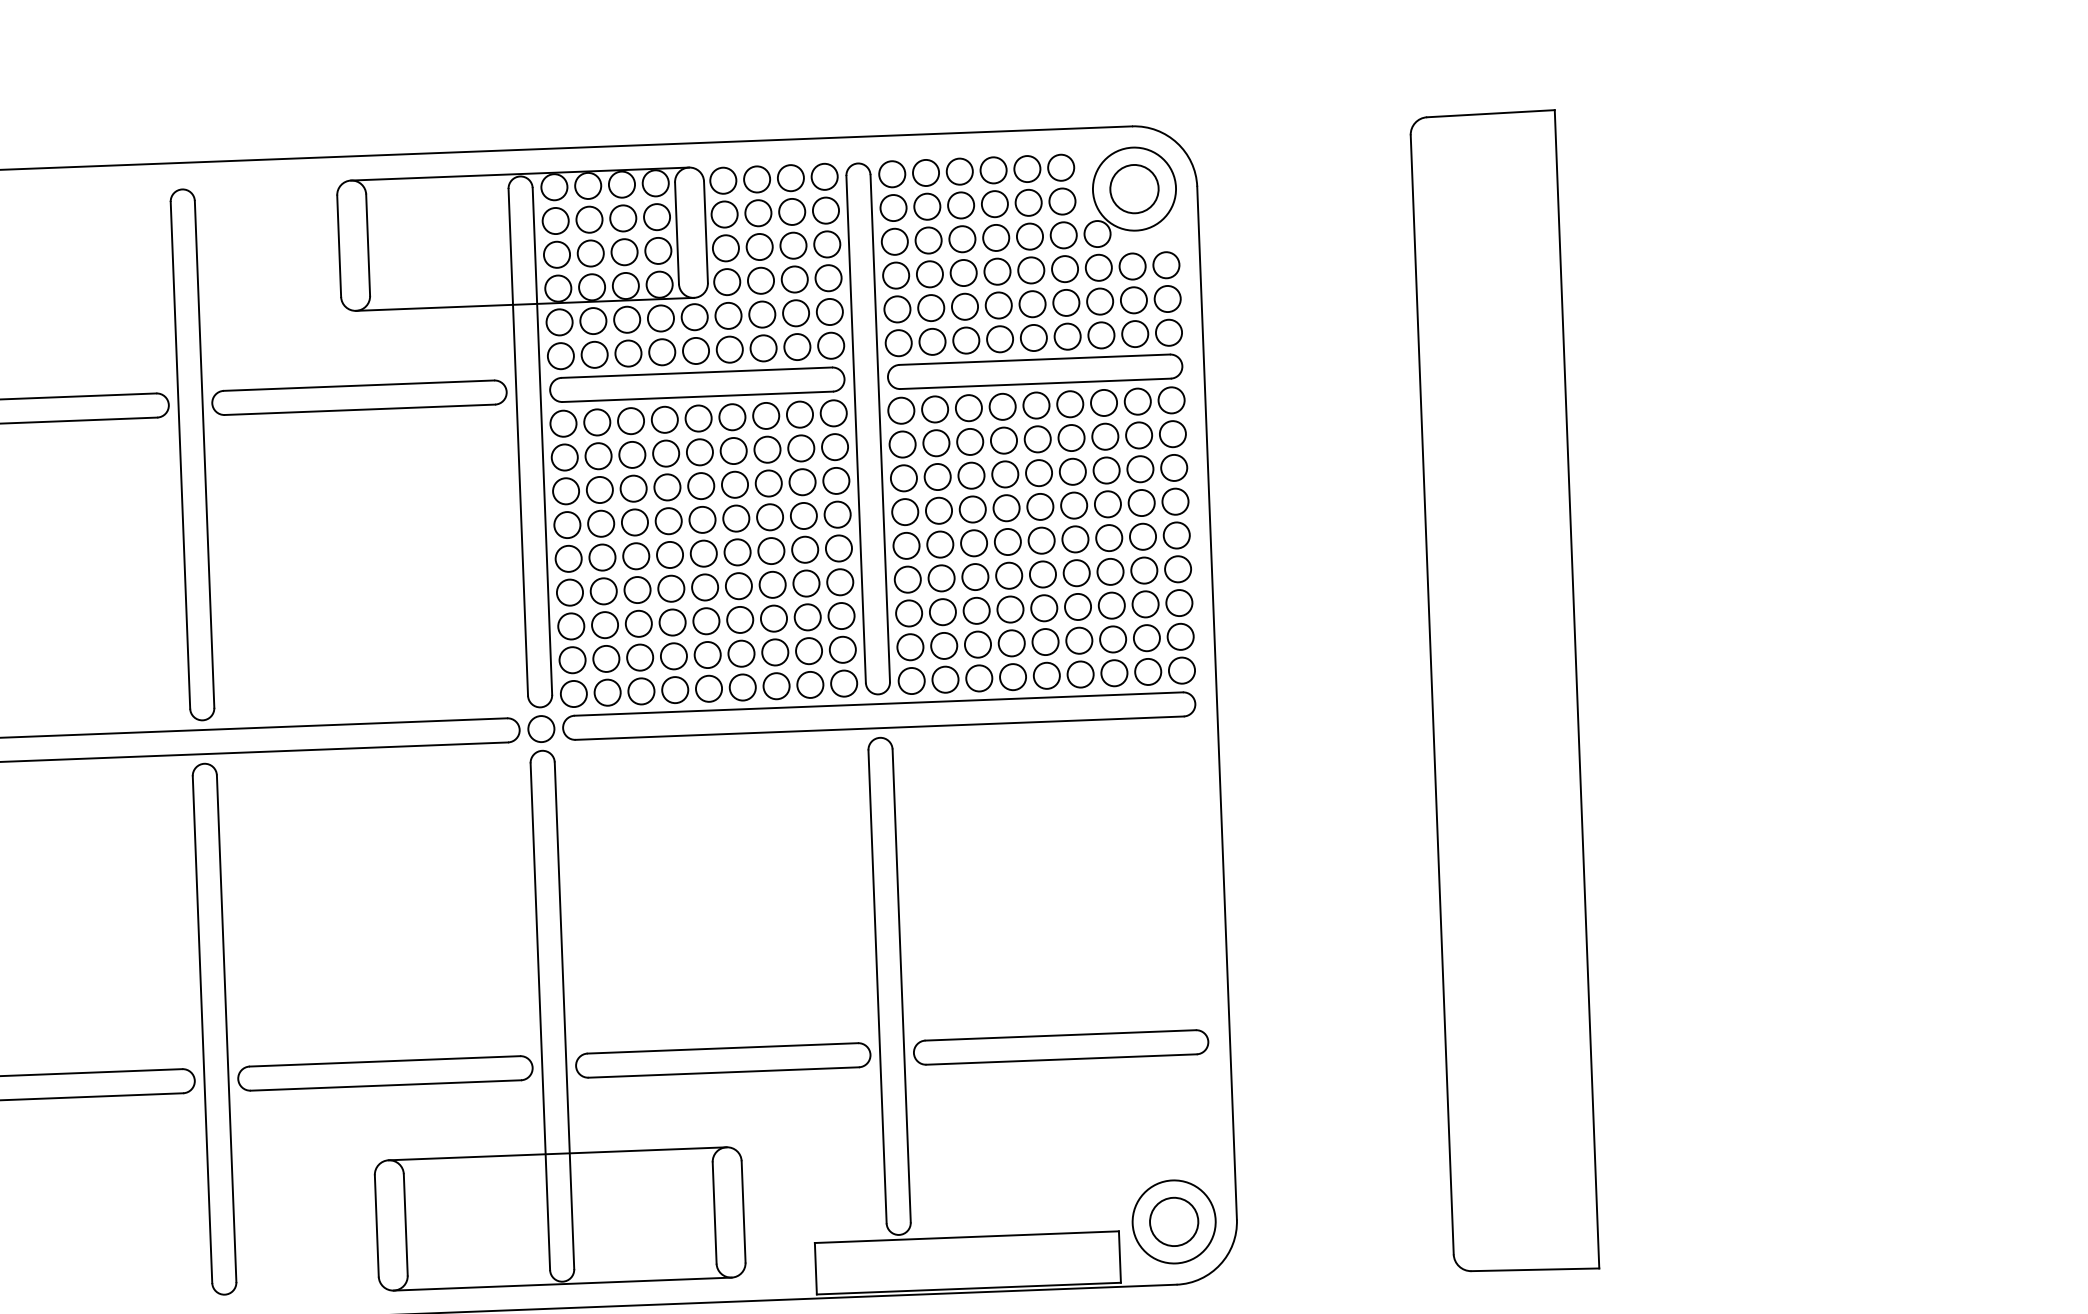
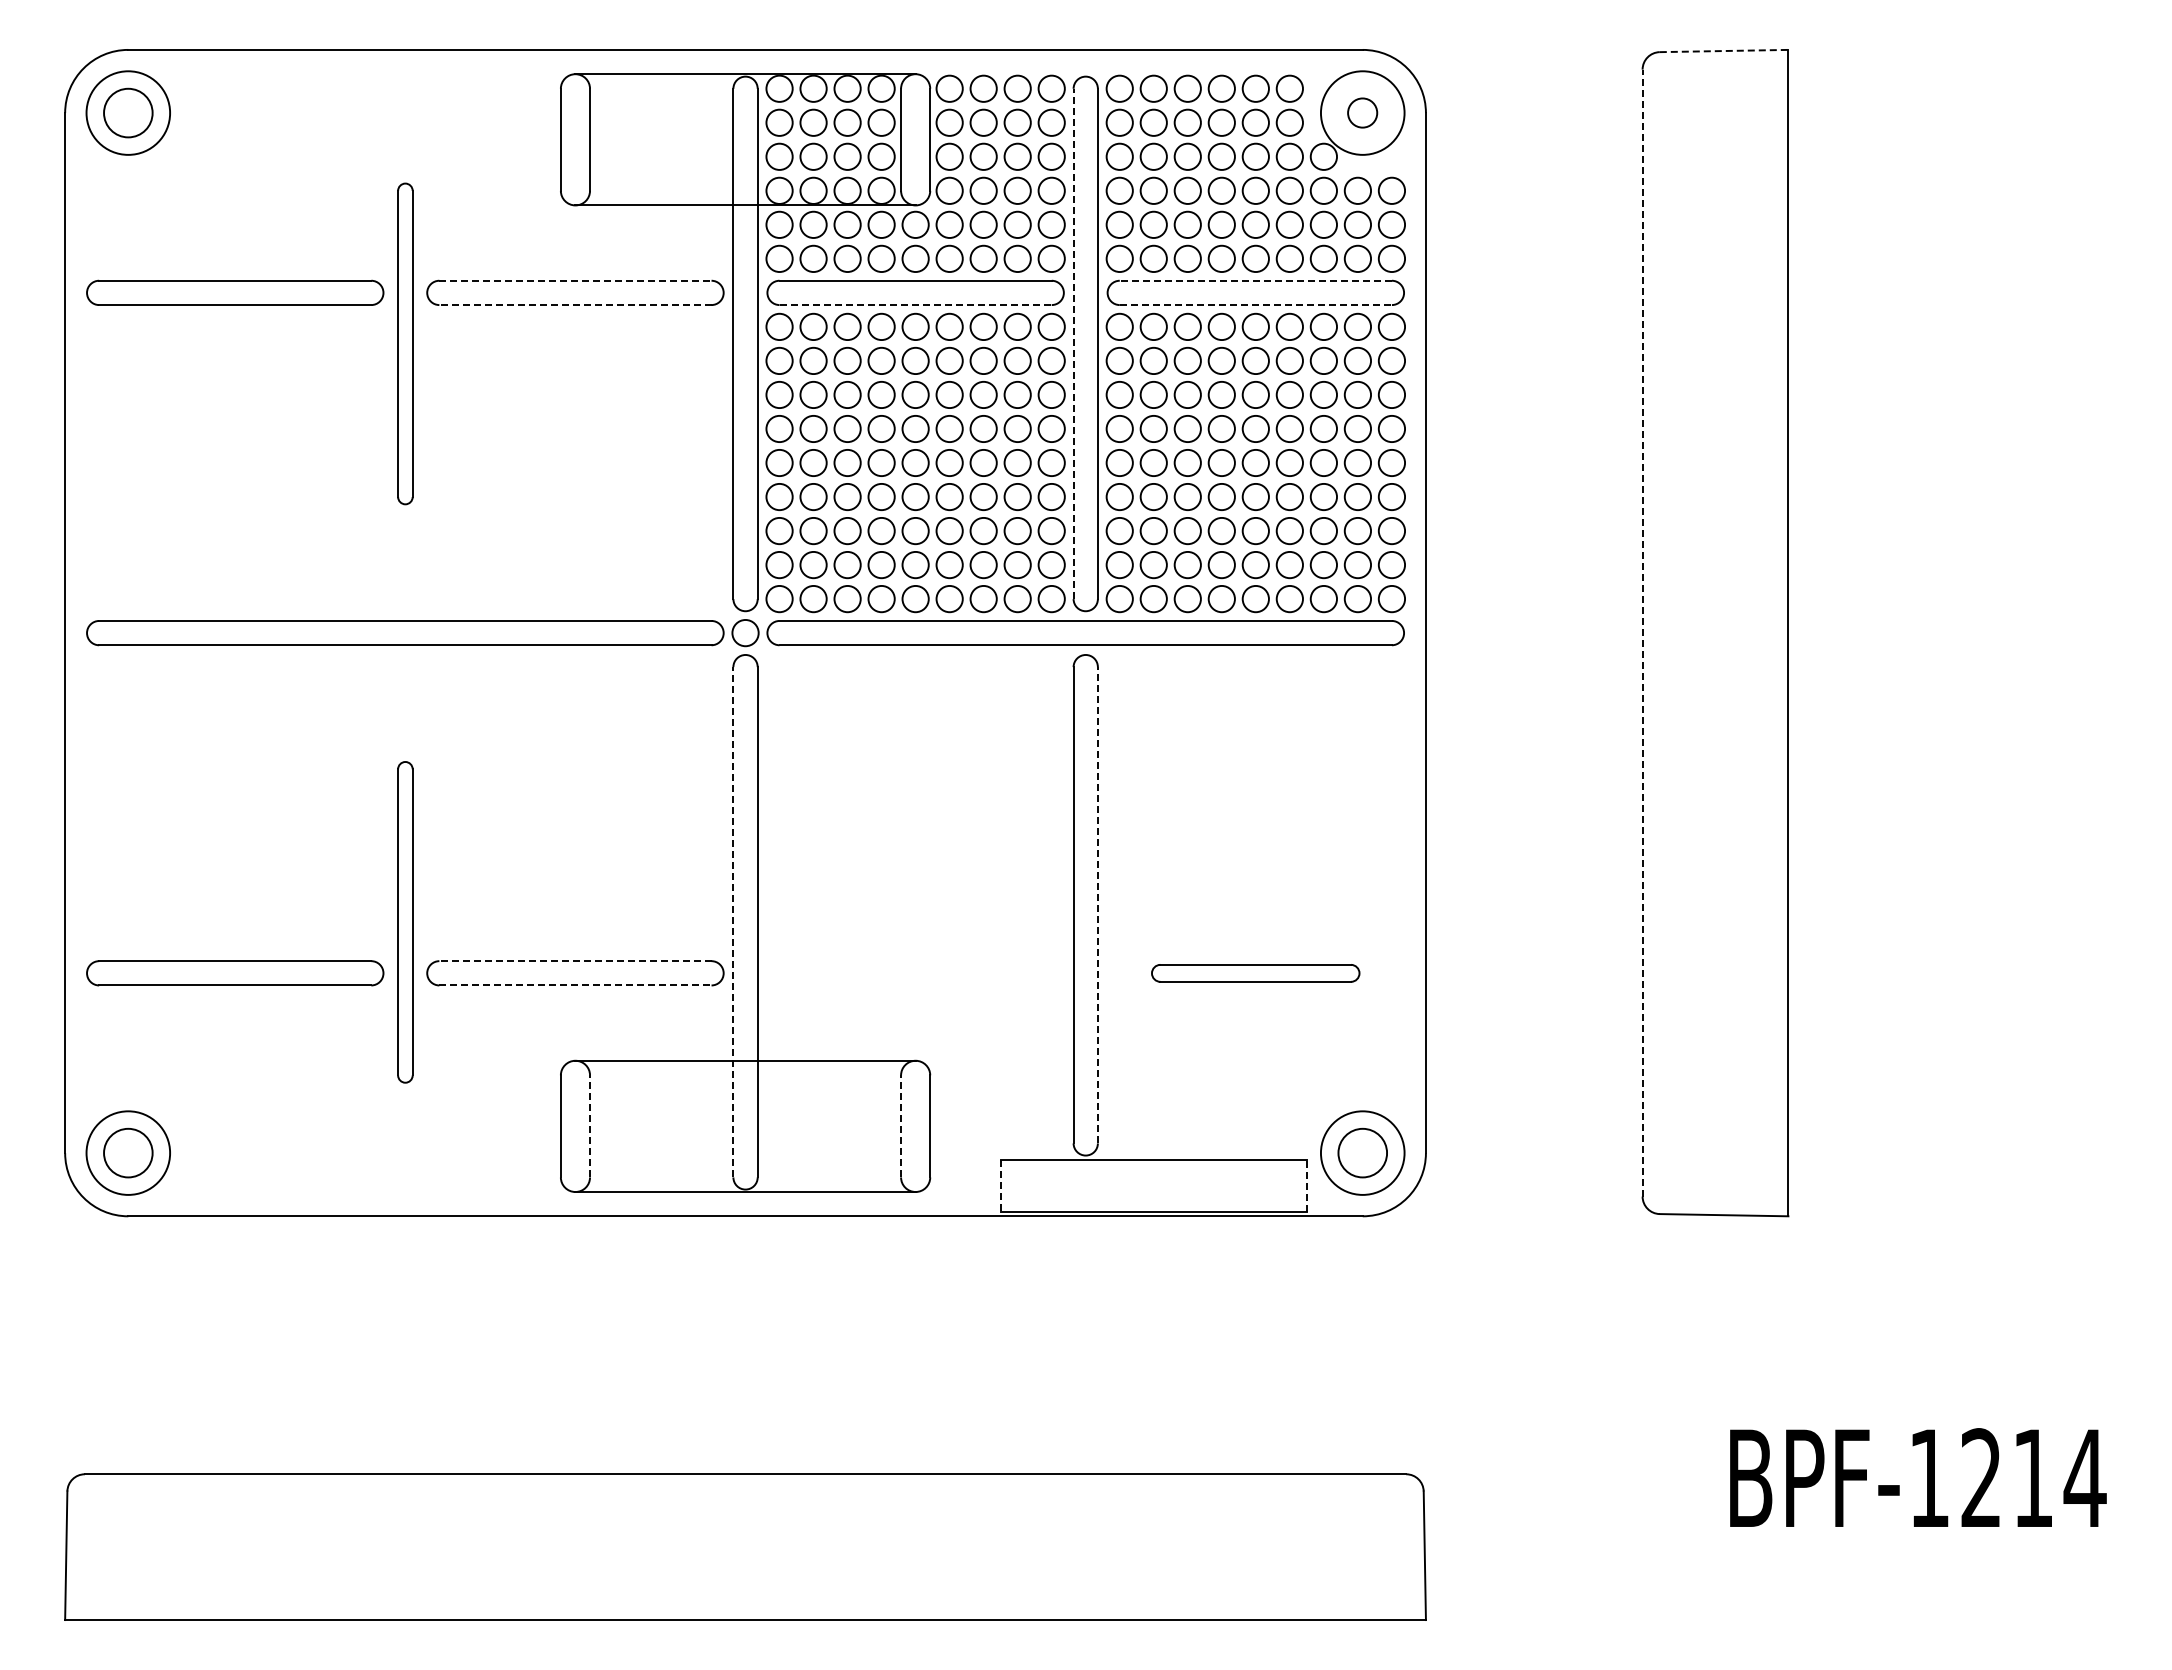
line: (1491, 114) -> (1724, 51), solid -> dashed
circle: (1134, 188) -> (1362, 112), size x0.6
line: (1034, 359) -> (1255, 280), solid -> dashed
line: (1036, 384) -> (1256, 305), solid -> dashed
line: (359, 385) -> (575, 280), solid -> dashed
line: (698, 397) -> (916, 305), solid -> dashed
line: (359, 410) -> (574, 305), solid -> dashed
line: (856, 428) -> (1073, 343), solid -> dashed
part: (192, 454) -> (405, 343), size x0.6
line: (1432, 694) -> (1642, 632), solid -> dashed
line: (901, 985) -> (1097, 904), solid -> dashed
line: (540, 1015) -> (733, 921), solid -> dashed
part: (214, 1029) -> (405, 922), size x0.6
part: (1060, 1047) -> (1255, 973), size x0.7
part: (723, 1060) -> (915, 973), removed
line: (384, 1061) -> (574, 961), solid -> dashed
line: (385, 1085) -> (575, 985), solid -> dashed
line: (715, 1212) -> (901, 1125), solid -> dashed
line: (406, 1223) -> (590, 1125), solid -> dashed
line: (1119, 1257) -> (1306, 1186), solid -> dashed
line: (815, 1268) -> (1000, 1186), solid -> dashed

